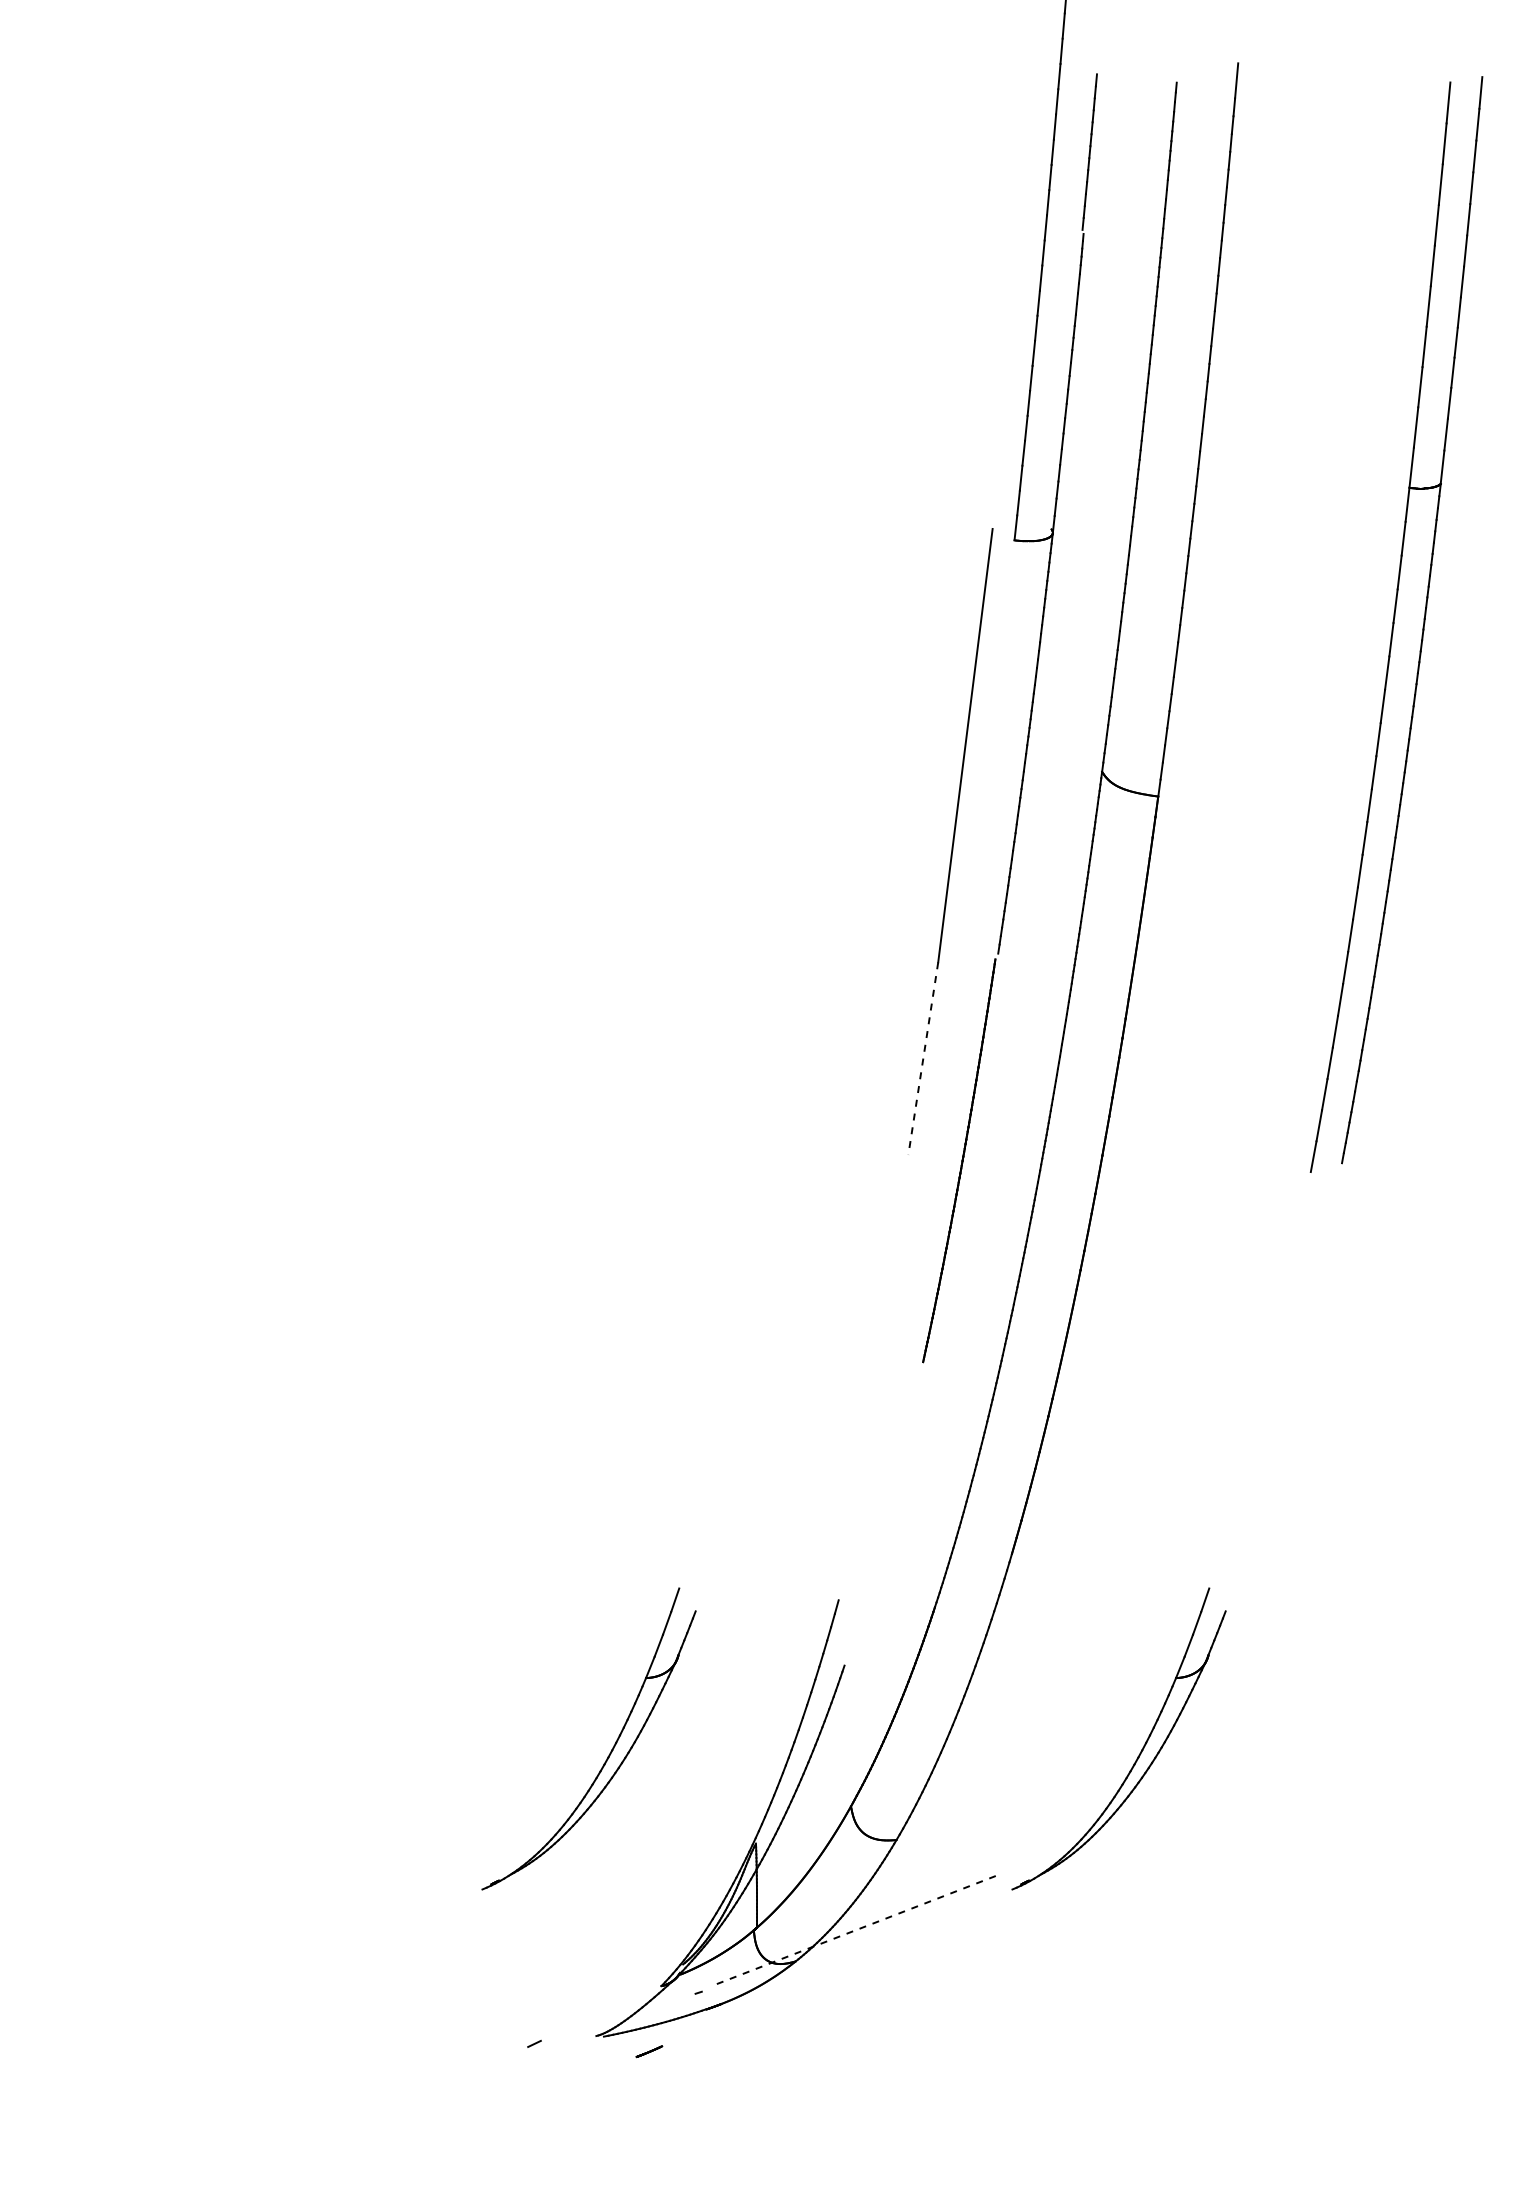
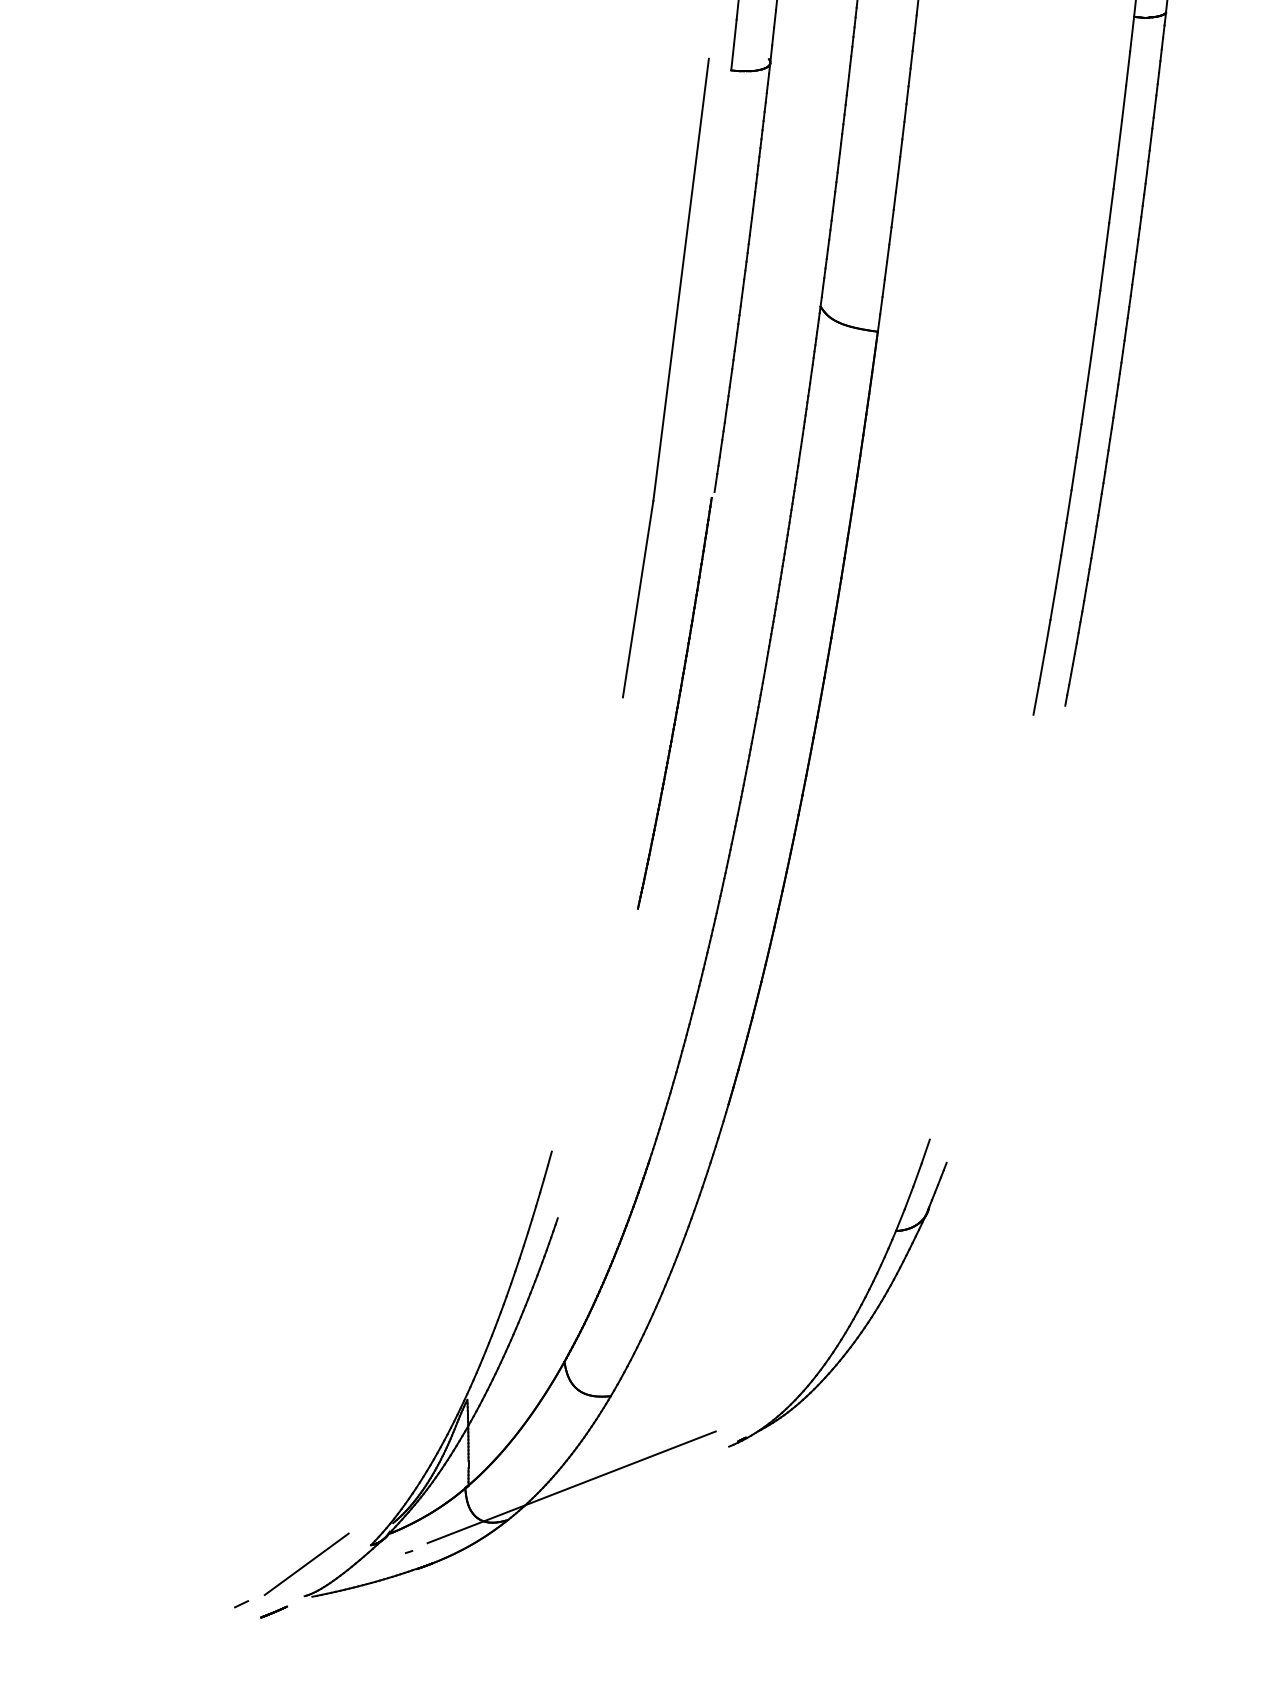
line: (923, 1059) -> (638, 599), dashed -> solid
part: (611, 1749) -> (320, 1303), removed
line: (858, 1929) -> (572, 1487), dashed -> solid
line: (598, 2004) -> (306, 1563), added
line: (649, 2051) -> (274, 1611), moved

